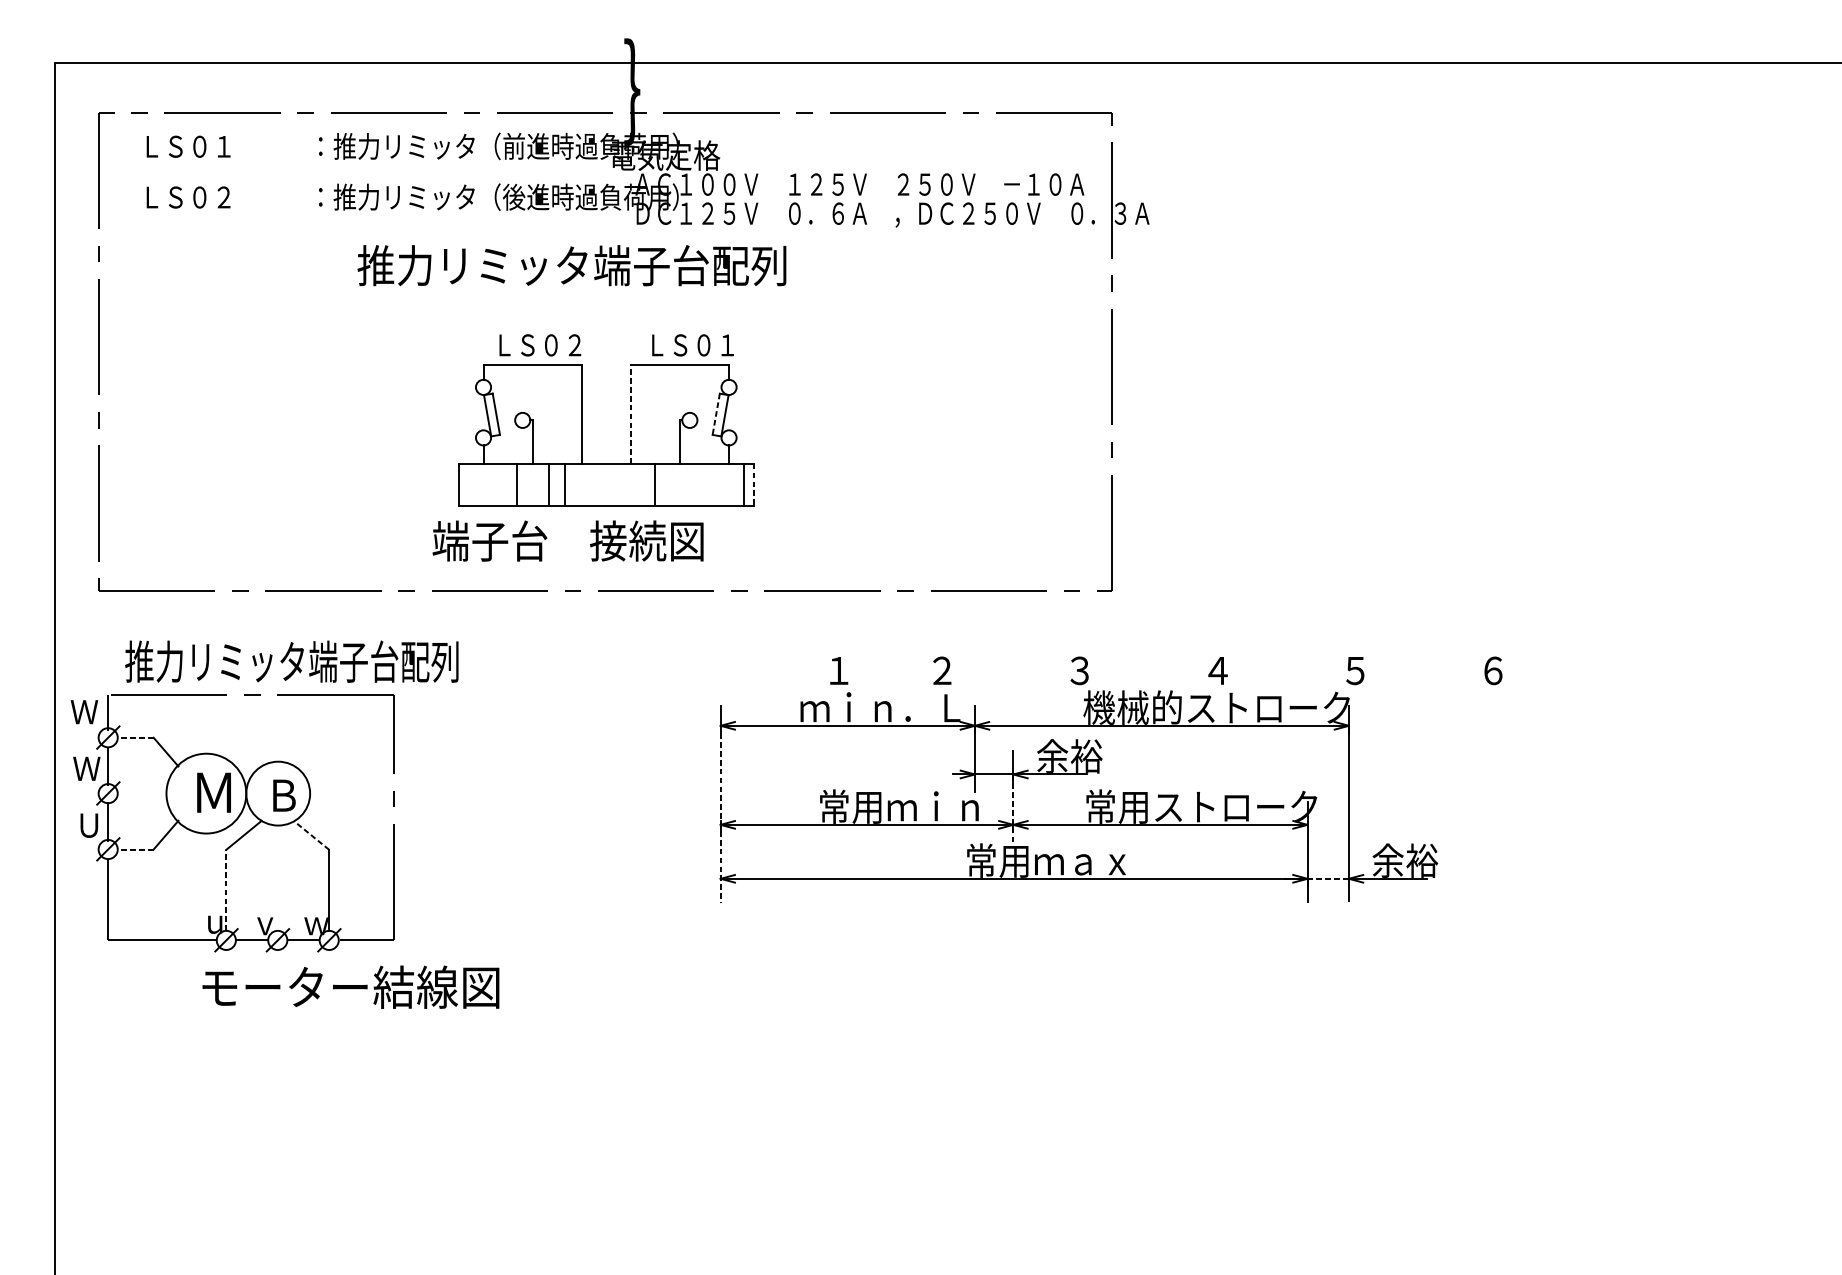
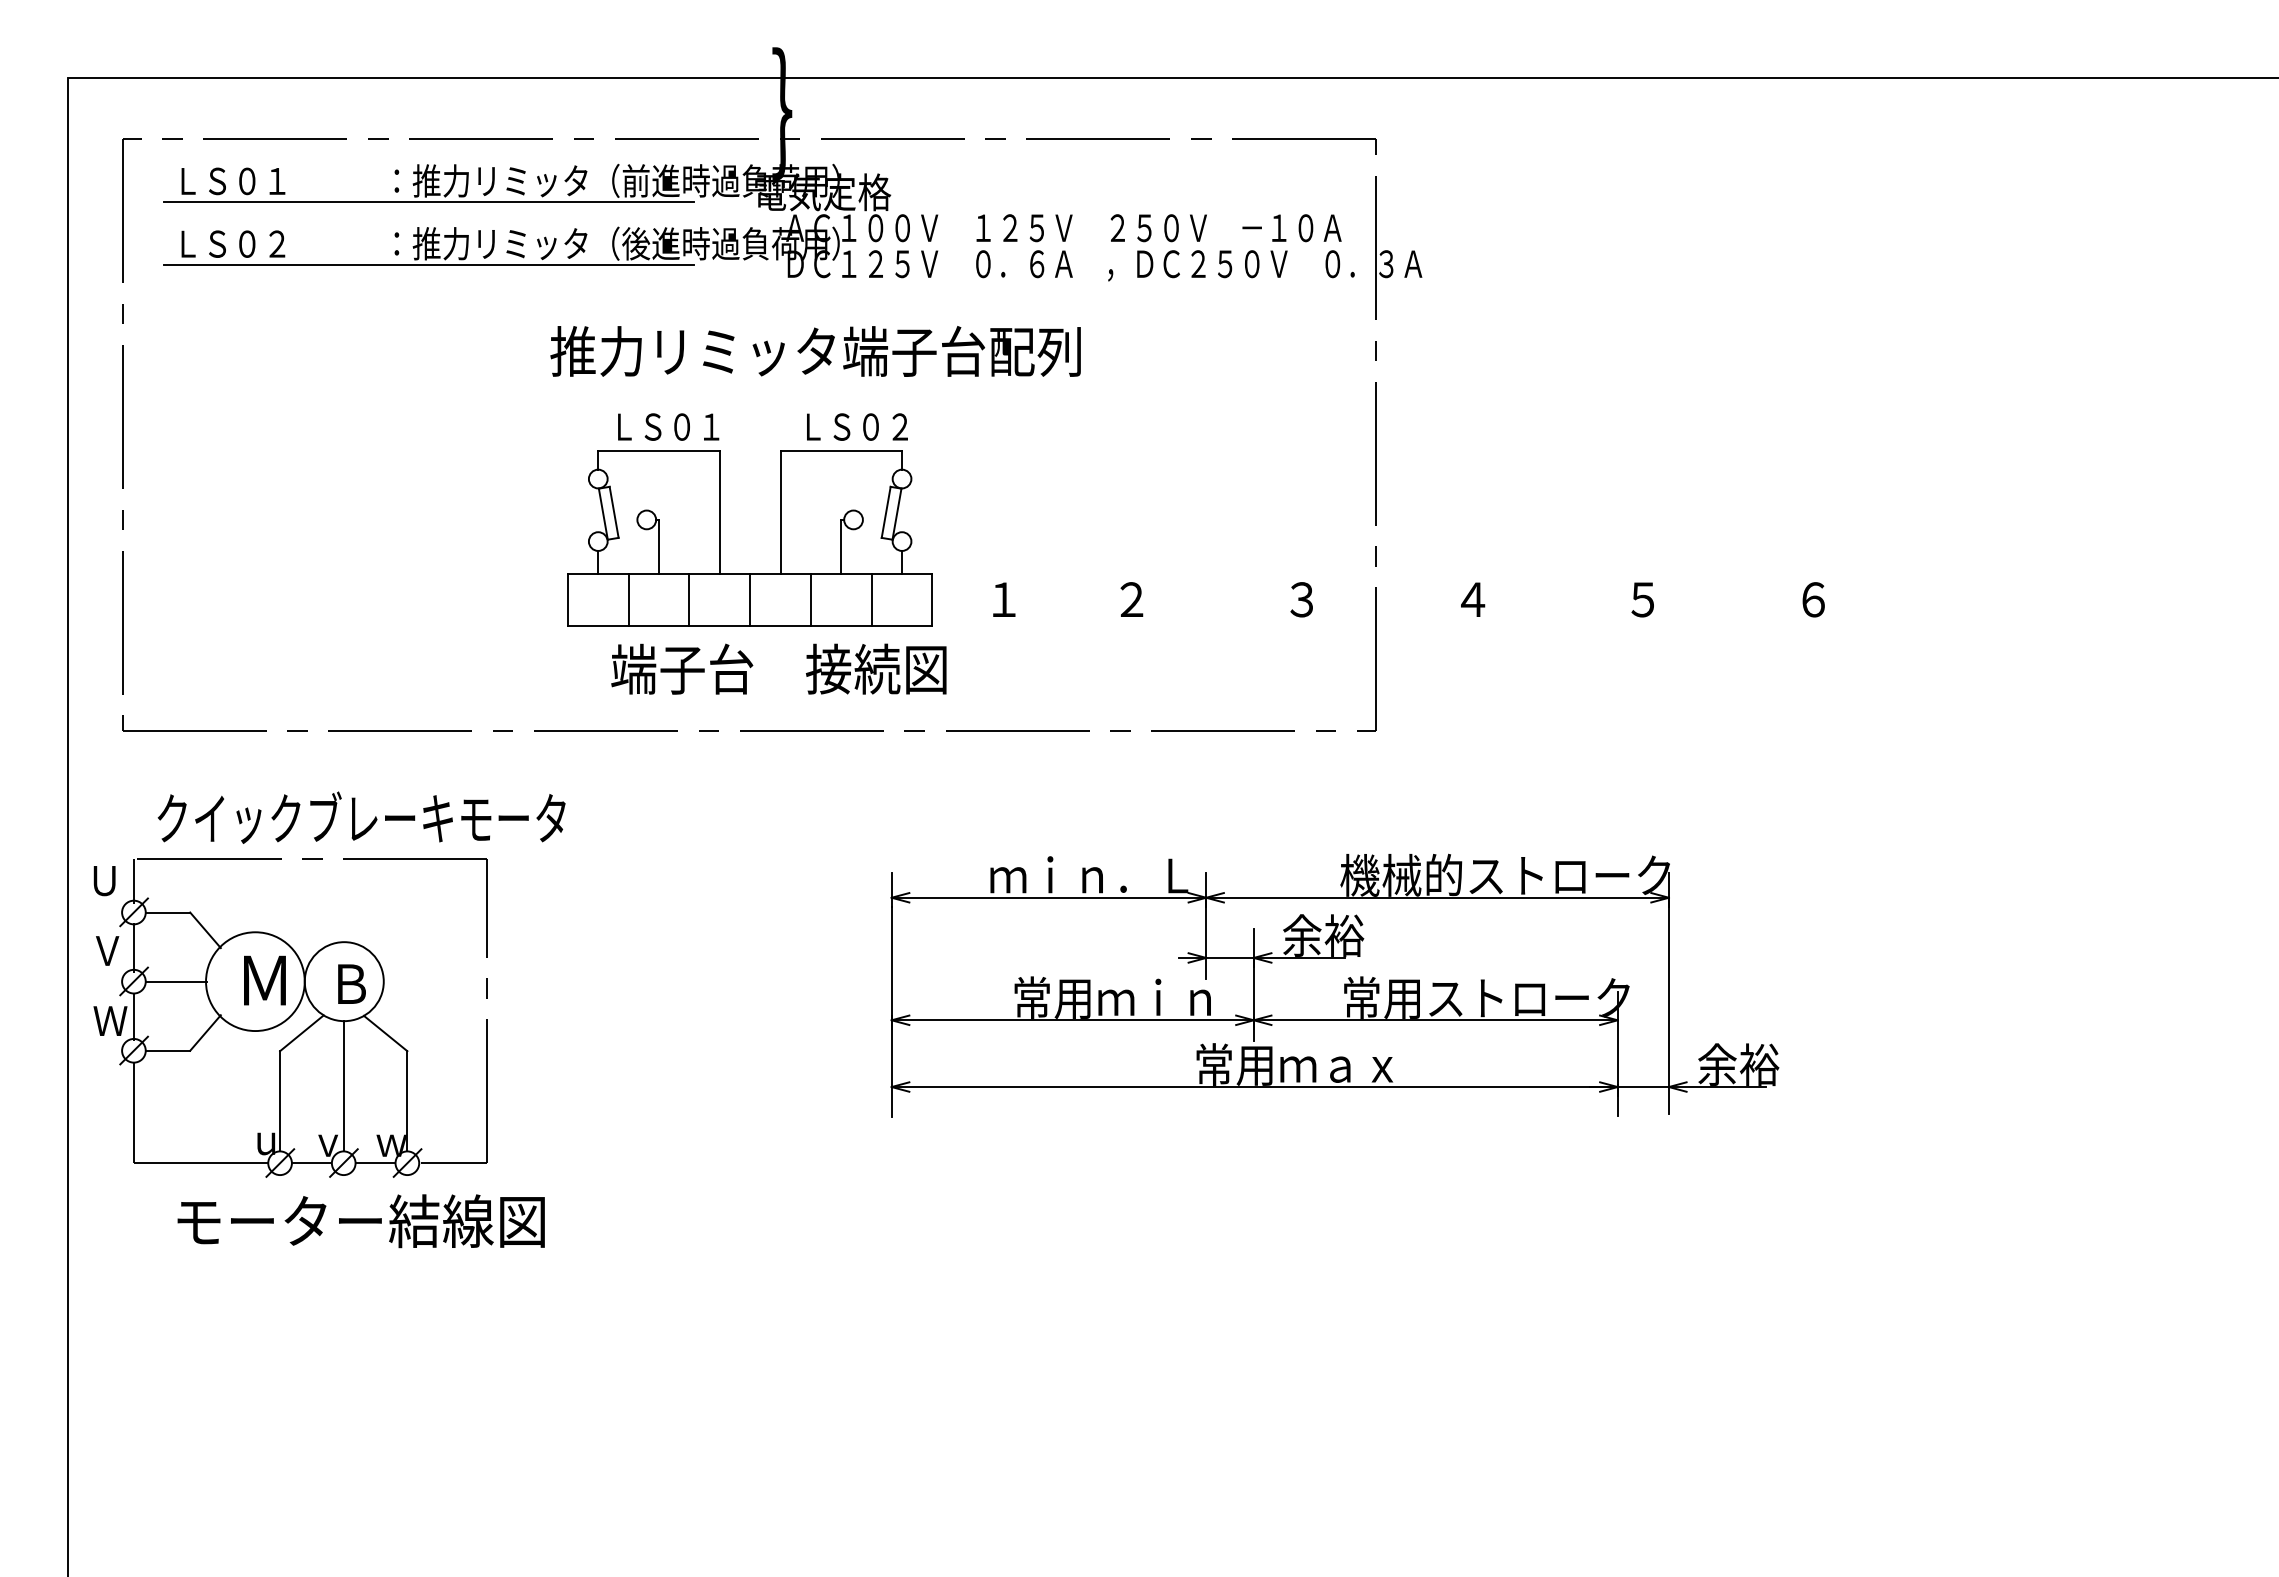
line: (346, 163) -> (428, 202), added
line: (346, 213) -> (428, 264), added
text: (571, 265) -> (815, 351), moved
text: (575, 344) -> (711, 426), ＬＳ０２ -> ＬＳ０１
text: (727, 344) -> (900, 426), ＬＳ０１ -> ＬＳ０２
line: (630, 413) -> (780, 511), dashed -> solid
line: (716, 414) -> (886, 512), dashed -> solid
line: (516, 484) -> (689, 599), moved
line: (549, 484) -> (628, 599), moved
line: (565, 484) -> (750, 599), moved
line: (743, 484) -> (871, 599), moved
line: (753, 485) -> (932, 600), dashed -> solid
text: (567, 540) -> (778, 668), moved
text: (292, 660) -> (361, 817), 推力リミッタ端子台配列 -> クイックブレーキモータ
text: (1165, 670) -> (1408, 599), moved
text: (84, 712) -> (104, 881), Ｗ -> Ｕ
line: (135, 737) -> (167, 912), dashed -> solid
text: (86, 768) -> (107, 950), Ｗ -> Ｖ
line: (142, 793) -> (176, 981), added
line: (1013, 808) -> (1253, 999), dashed -> solid
line: (720, 818) -> (891, 1012), dashed -> solid
text: (89, 825) -> (110, 1021), Ｕ -> Ｗ
line: (311, 835) -> (385, 1033), dashed -> solid
line: (135, 849) -> (167, 1050), dashed -> solid
line: (277, 877) -> (343, 1085), added
line: (1328, 879) -> (1643, 1087), dashed -> solid
line: (226, 889) -> (280, 1100), dashed -> solid
text: (350, 987) -> (360, 1221), moved

